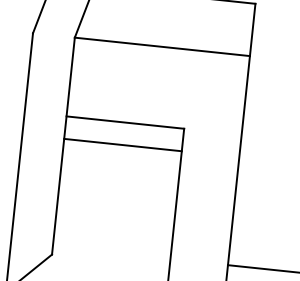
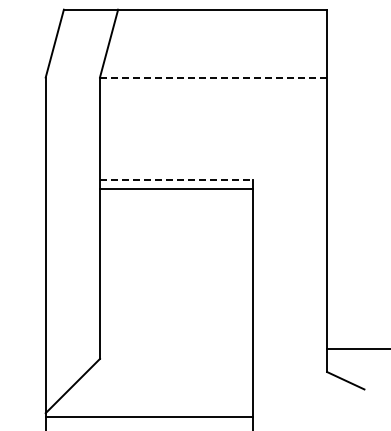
line: (162, 46) -> (213, 77), solid -> dashed
line: (125, 122) -> (176, 179), solid -> dashed
line: (122, 144) -> (175, 188), moved

